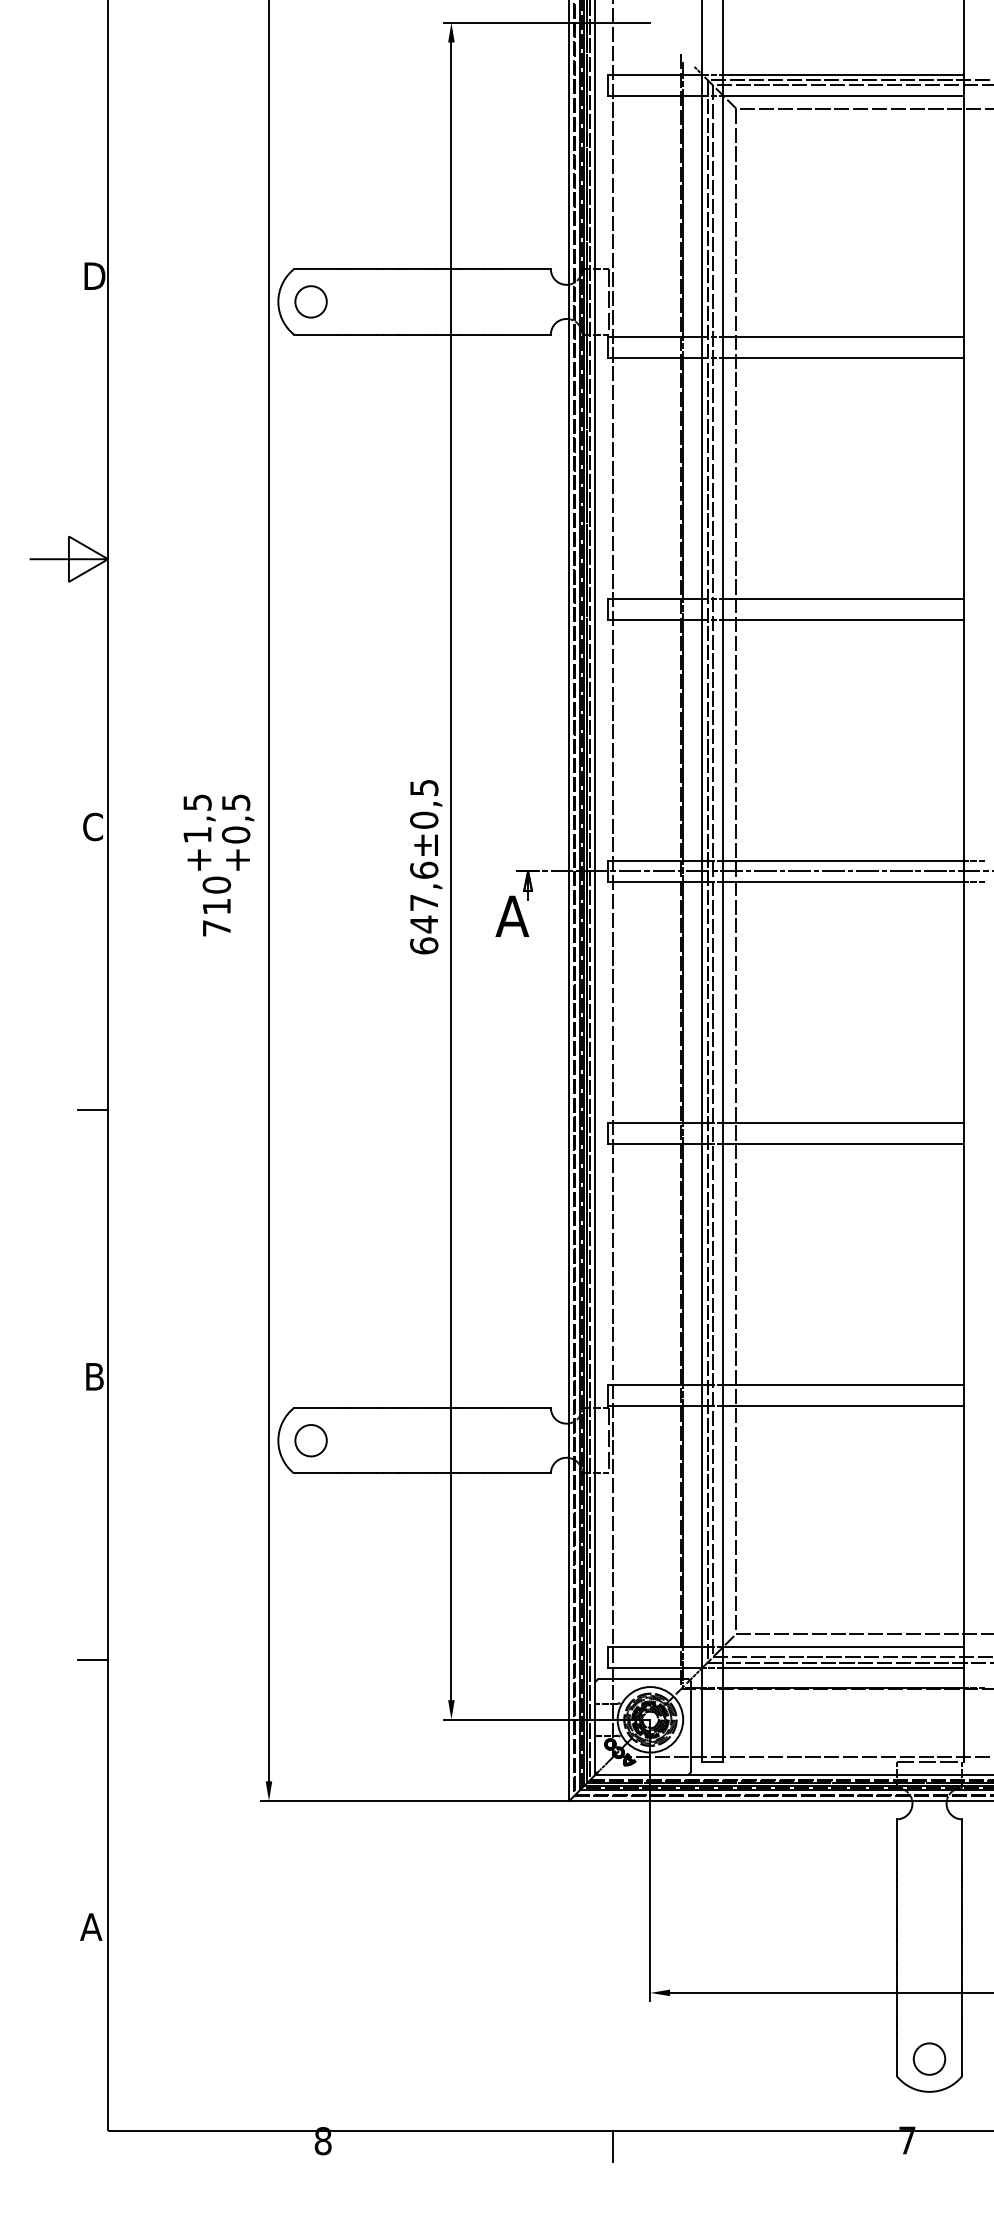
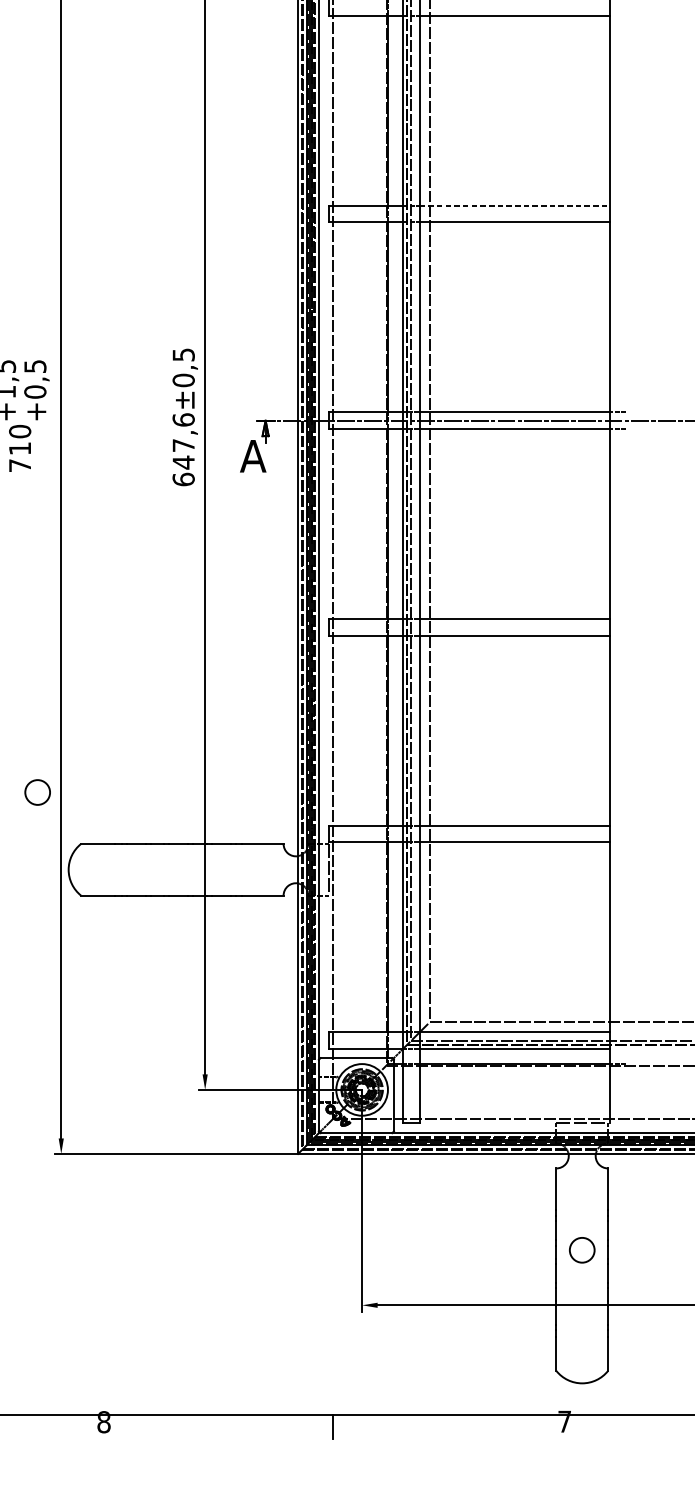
line: (843, 598) -> (514, 205), solid -> dashed
circle: (310, 1440) -> (37, 792), moved
circle: (929, 2058) -> (582, 1249), moved

